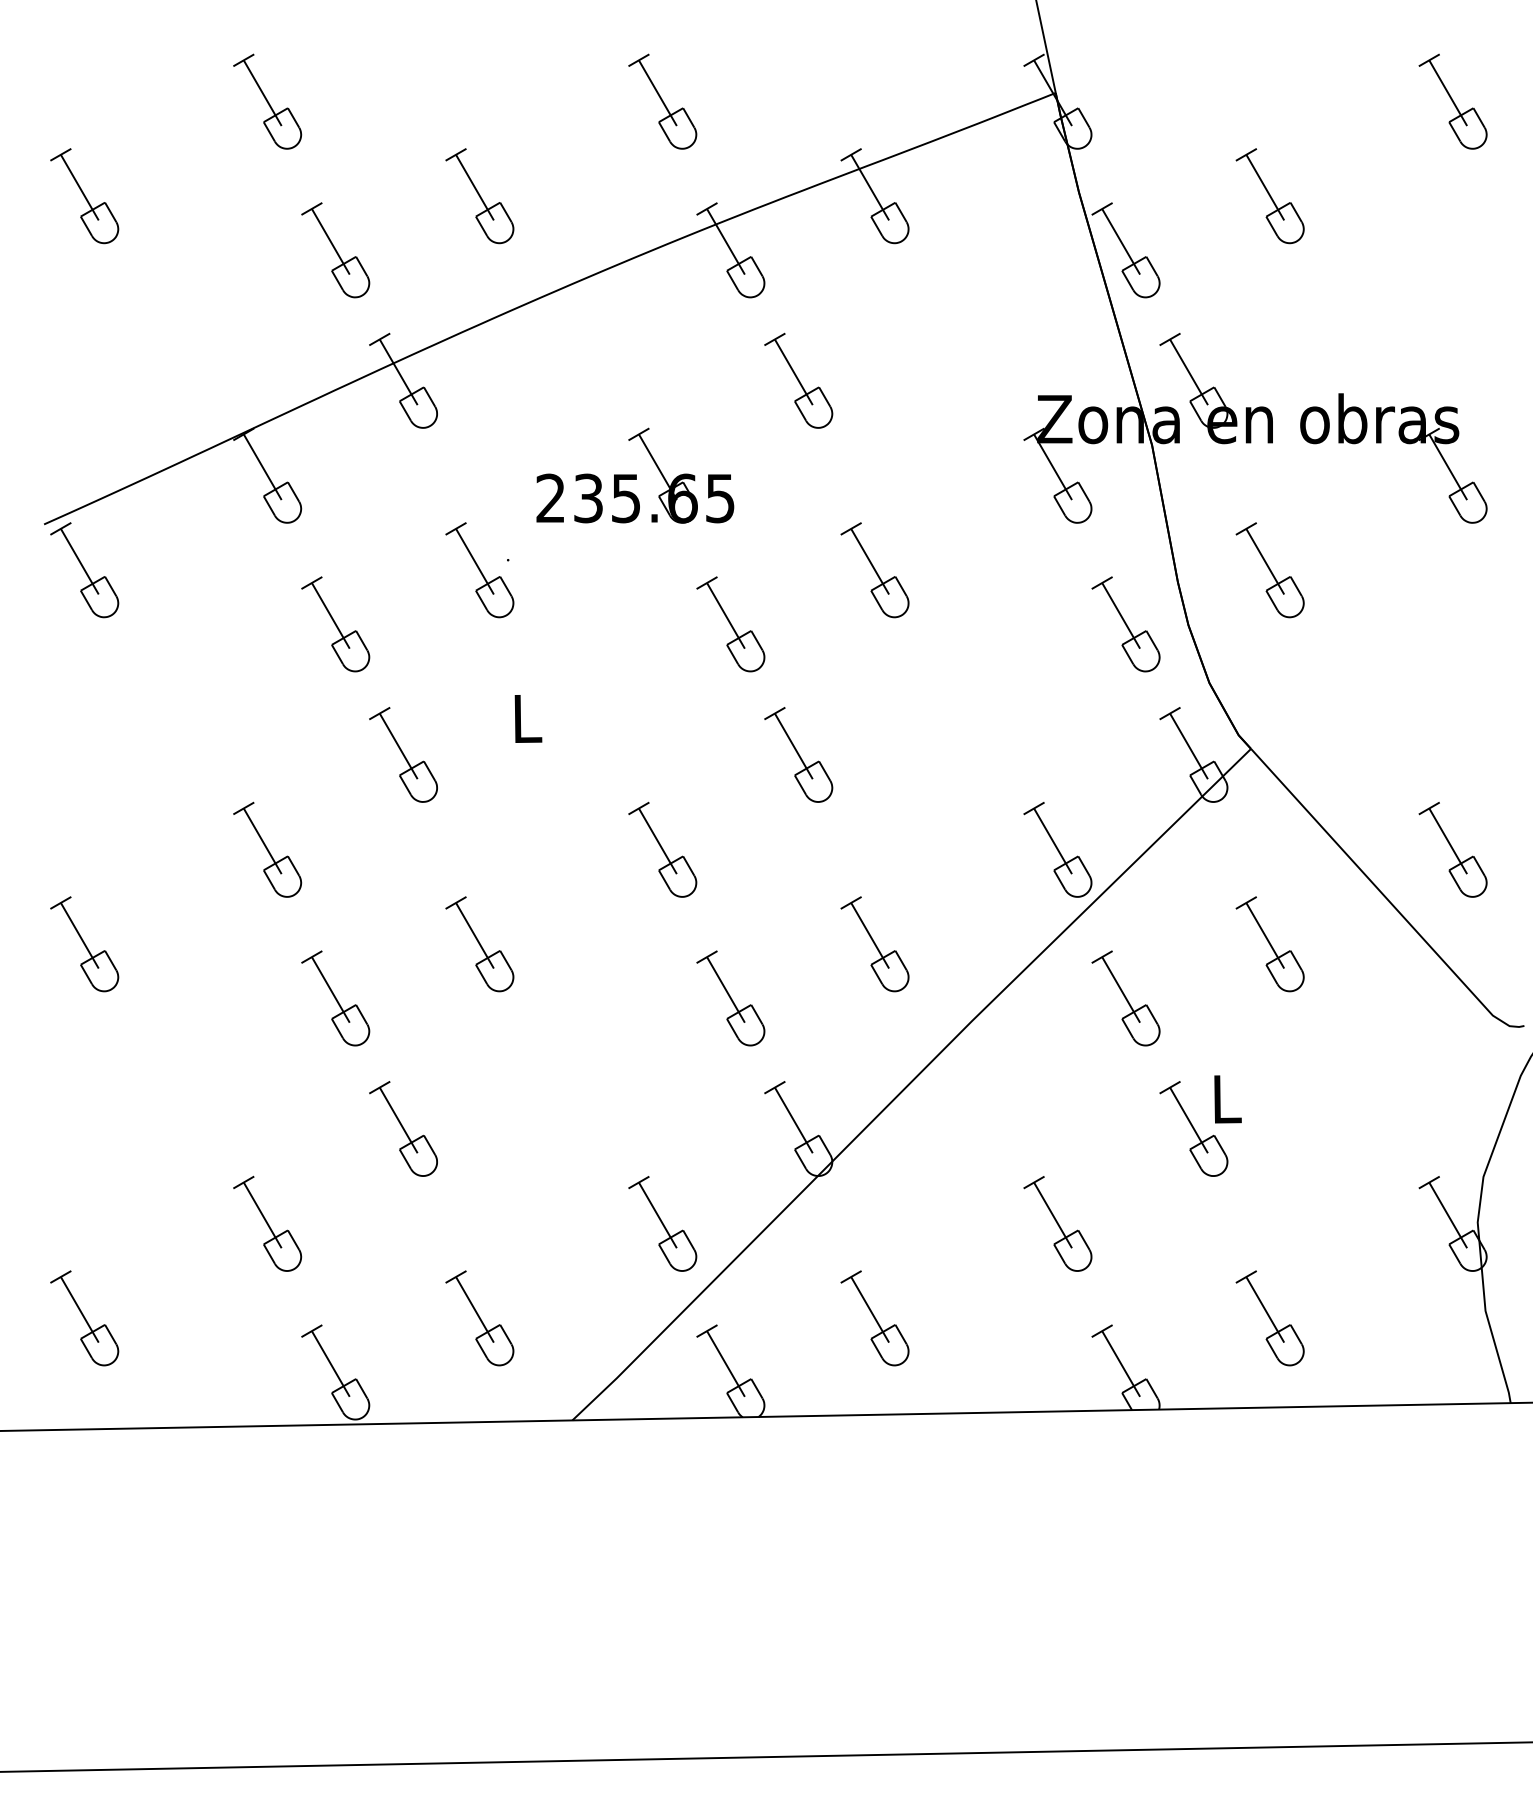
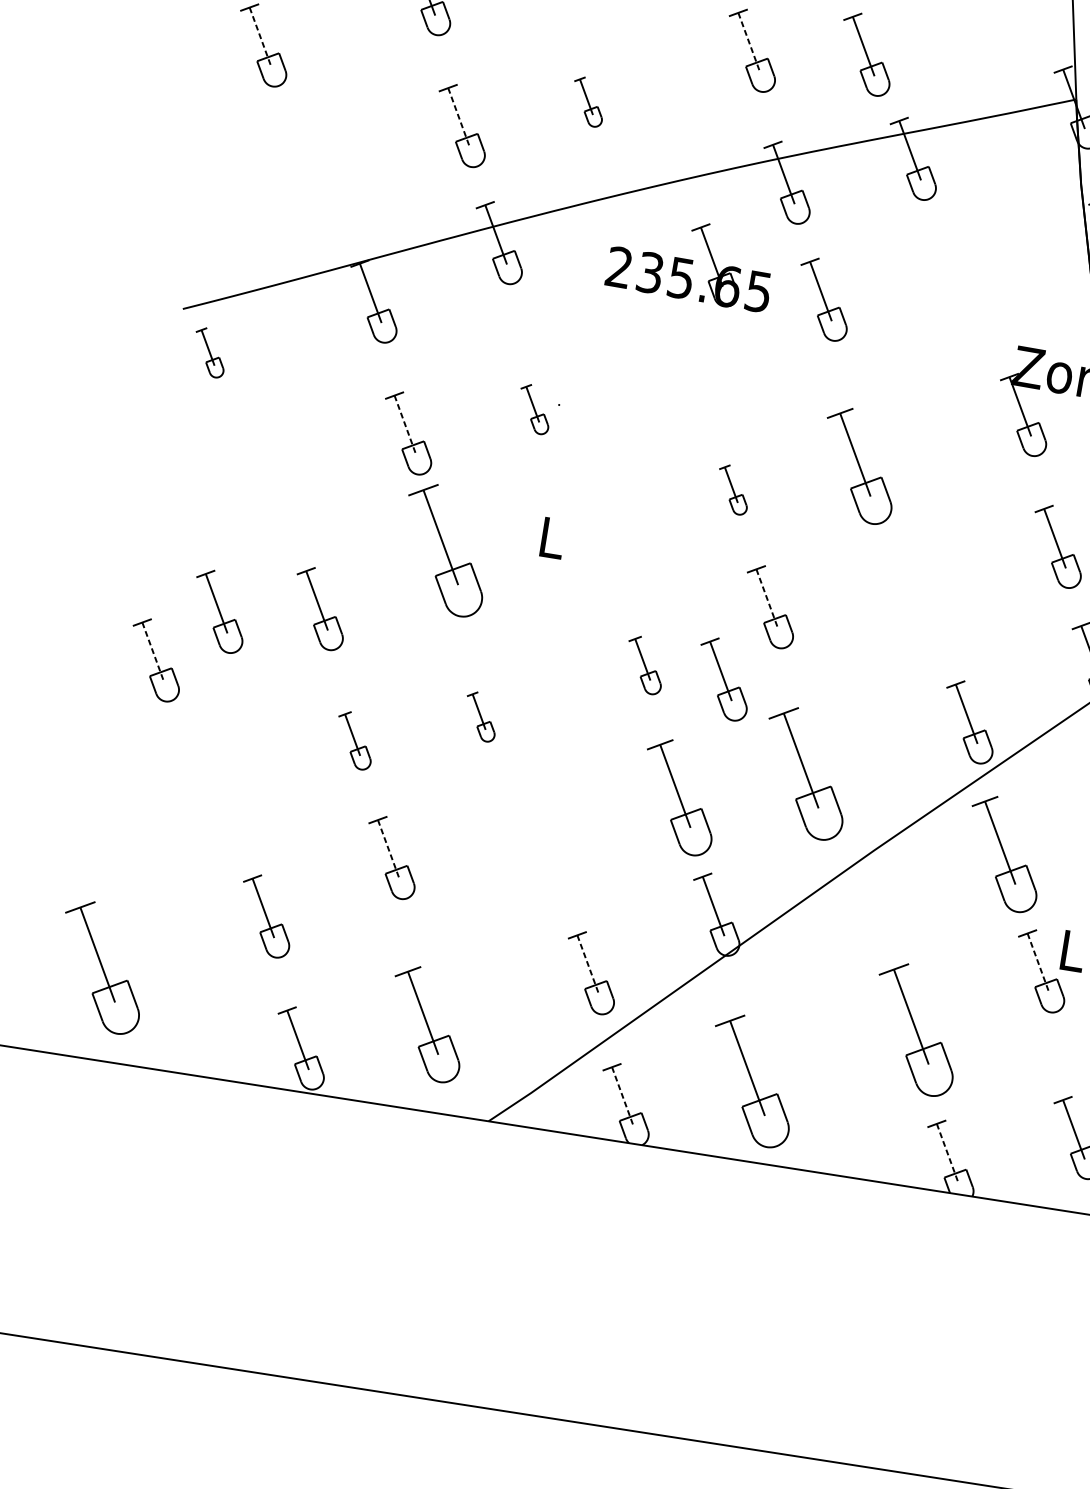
part: (798, 82) -> (866, 53), added
line: (657, 93) -> (748, 42), solid -> dashed
line: (79, 187) -> (260, 37), solid -> dashed
part: (479, 196) -> (587, 101), size x0.6
line: (330, 241) -> (458, 117), solid -> dashed
part: (635, 475) -> (692, 260), moved
part: (84, 570) -> (209, 352), size x0.6
part: (479, 570) -> (534, 409), size x0.6
part: (874, 570) -> (858, 466), size x1.4
line: (330, 615) -> (405, 424), solid -> dashed
part: (730, 624) -> (732, 489), size x0.6
line: (793, 746) -> (766, 599), solid -> dashed
part: (403, 754) -> (445, 549), size x1.6
part: (662, 849) -> (644, 664), size x0.7
part: (758, 849) -> (723, 678), added
part: (149, 873) -> (219, 611), added
line: (79, 935) -> (152, 651), solid -> dashed
part: (479, 944) -> (480, 716), size x0.6
part: (874, 944) -> (805, 773), size x1.6
part: (335, 998) -> (354, 740), size x0.7
part: (730, 998) -> (679, 797), size x1.4
part: (1125, 998) -> (1003, 853), size x1.4
line: (398, 1120) -> (388, 849), solid -> dashed
line: (1189, 1120) -> (1038, 963), solid -> dashed
line: (657, 1215) -> (587, 965), solid -> dashed
part: (1057, 1223) -> (915, 1029), size x1.6
part: (84, 1318) -> (102, 967), size x1.6
part: (479, 1318) -> (426, 1024), size x1.4
part: (874, 1318) -> (751, 1080), size x1.6
line: (725, 1363) -> (622, 1096), solid -> dashed
line: (1121, 1363) -> (948, 1153), solid -> dashed

